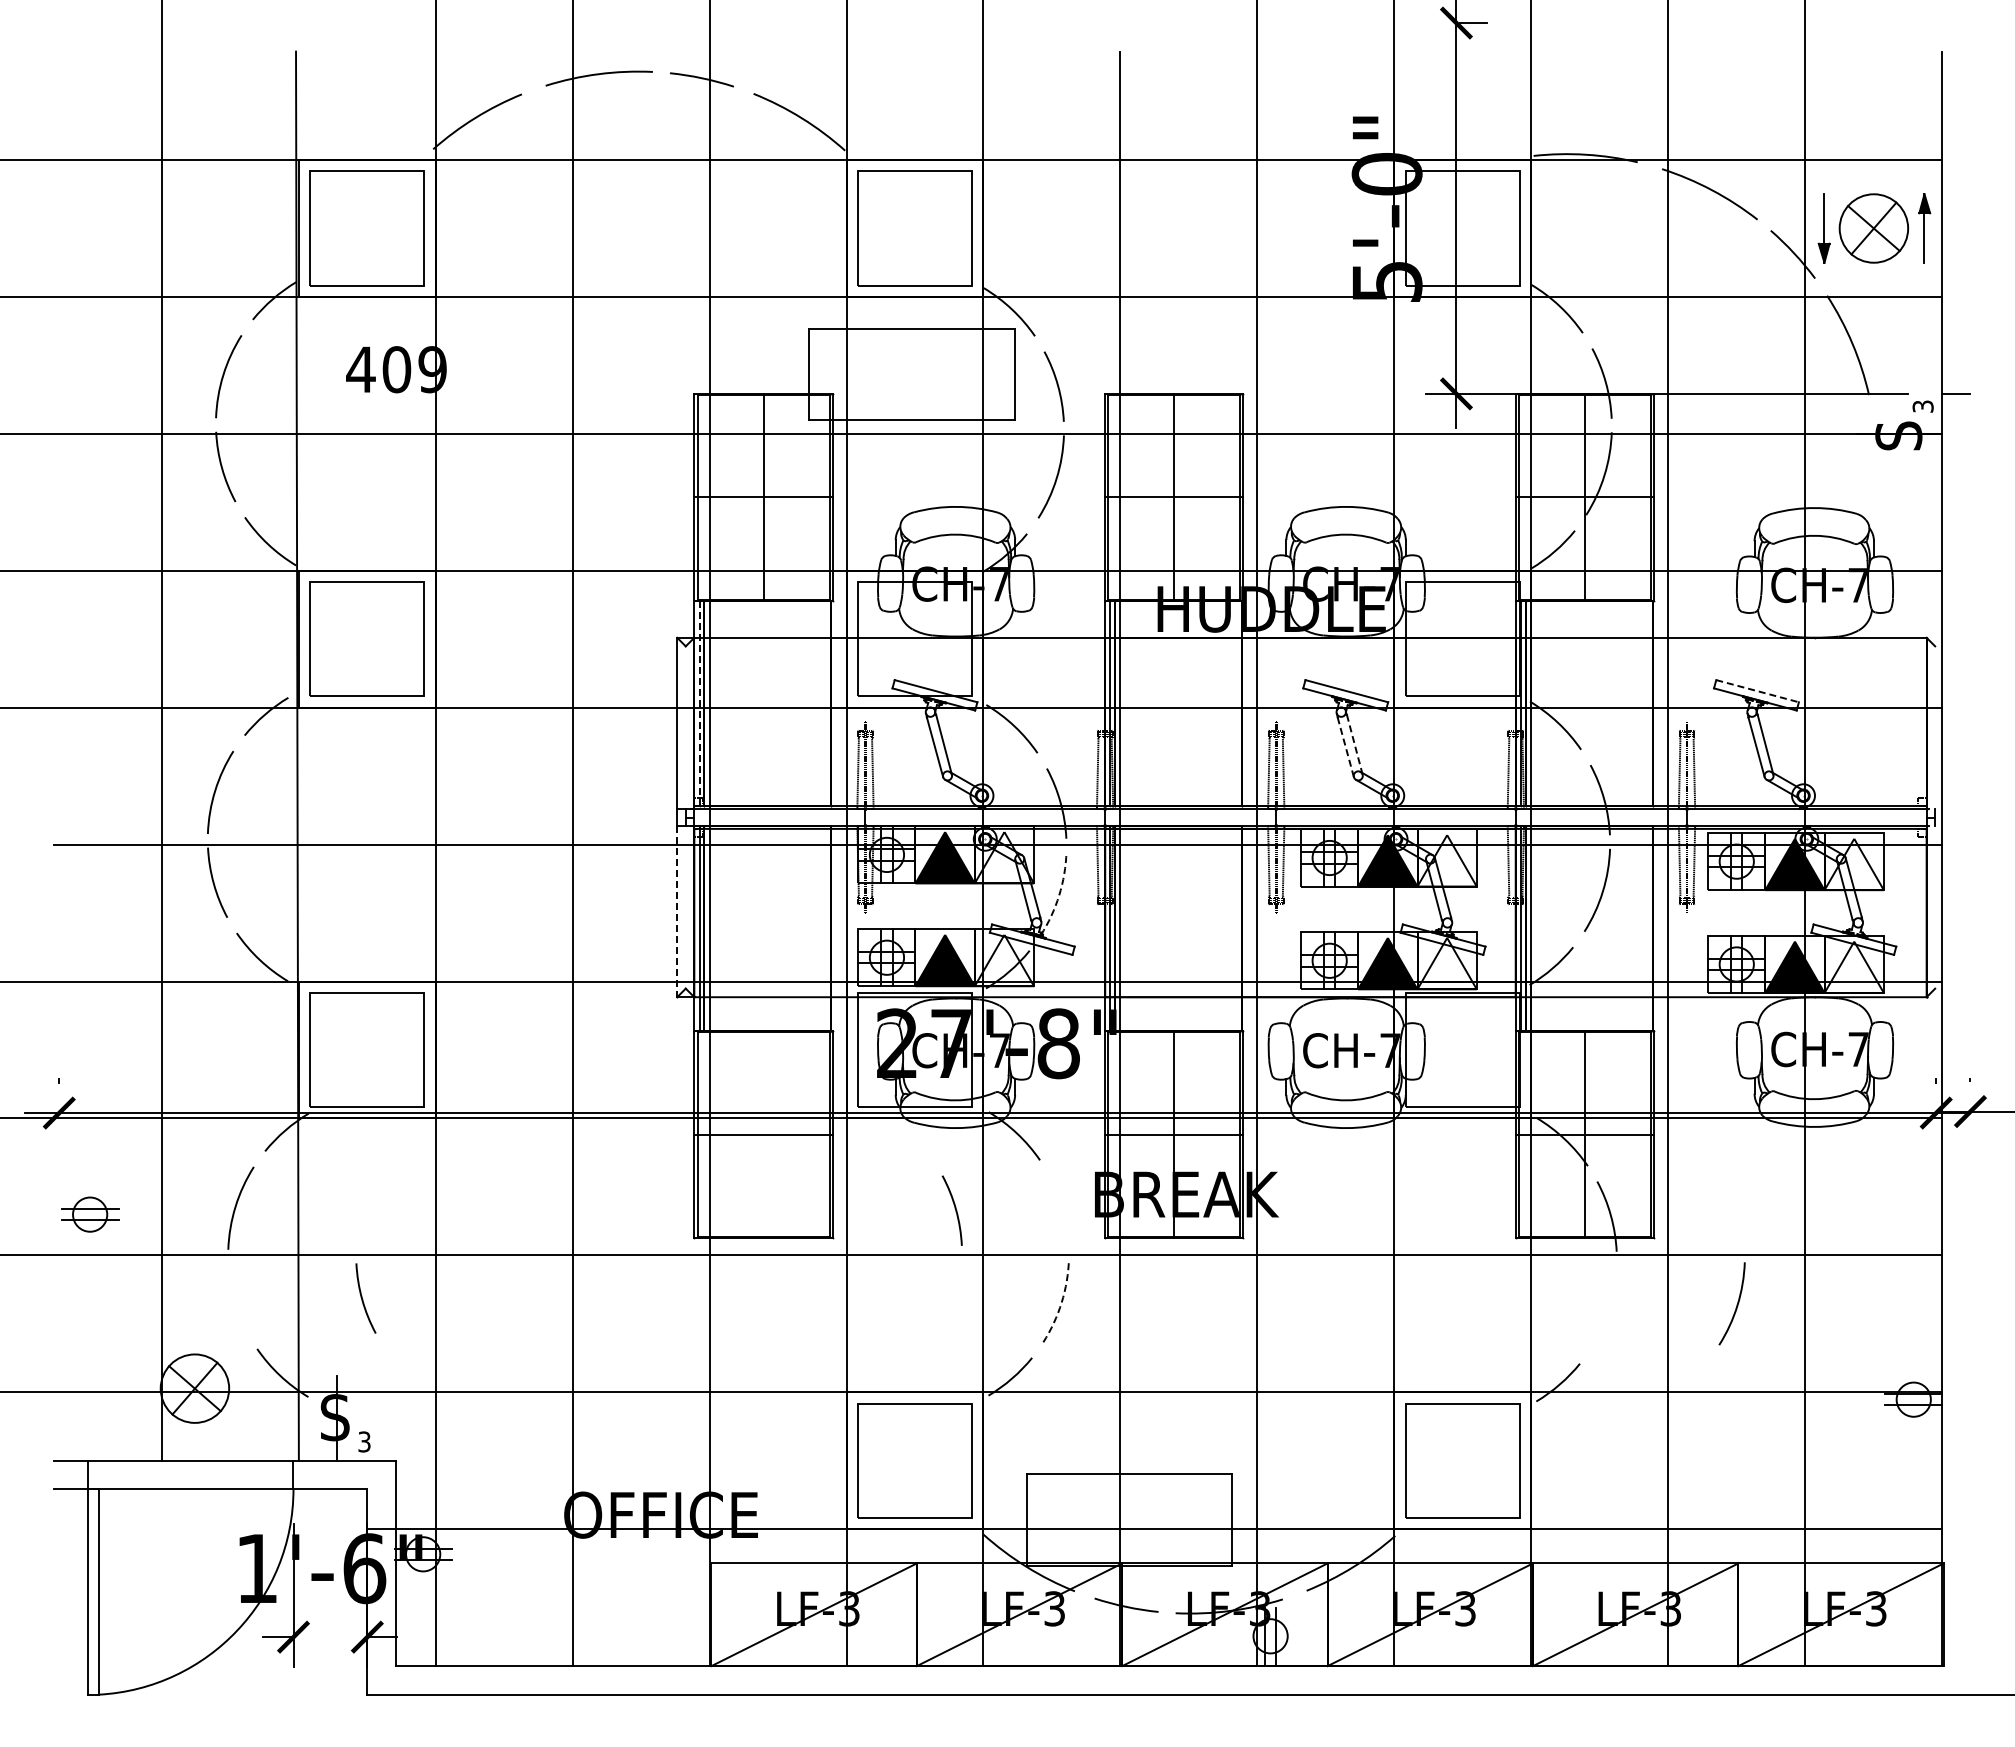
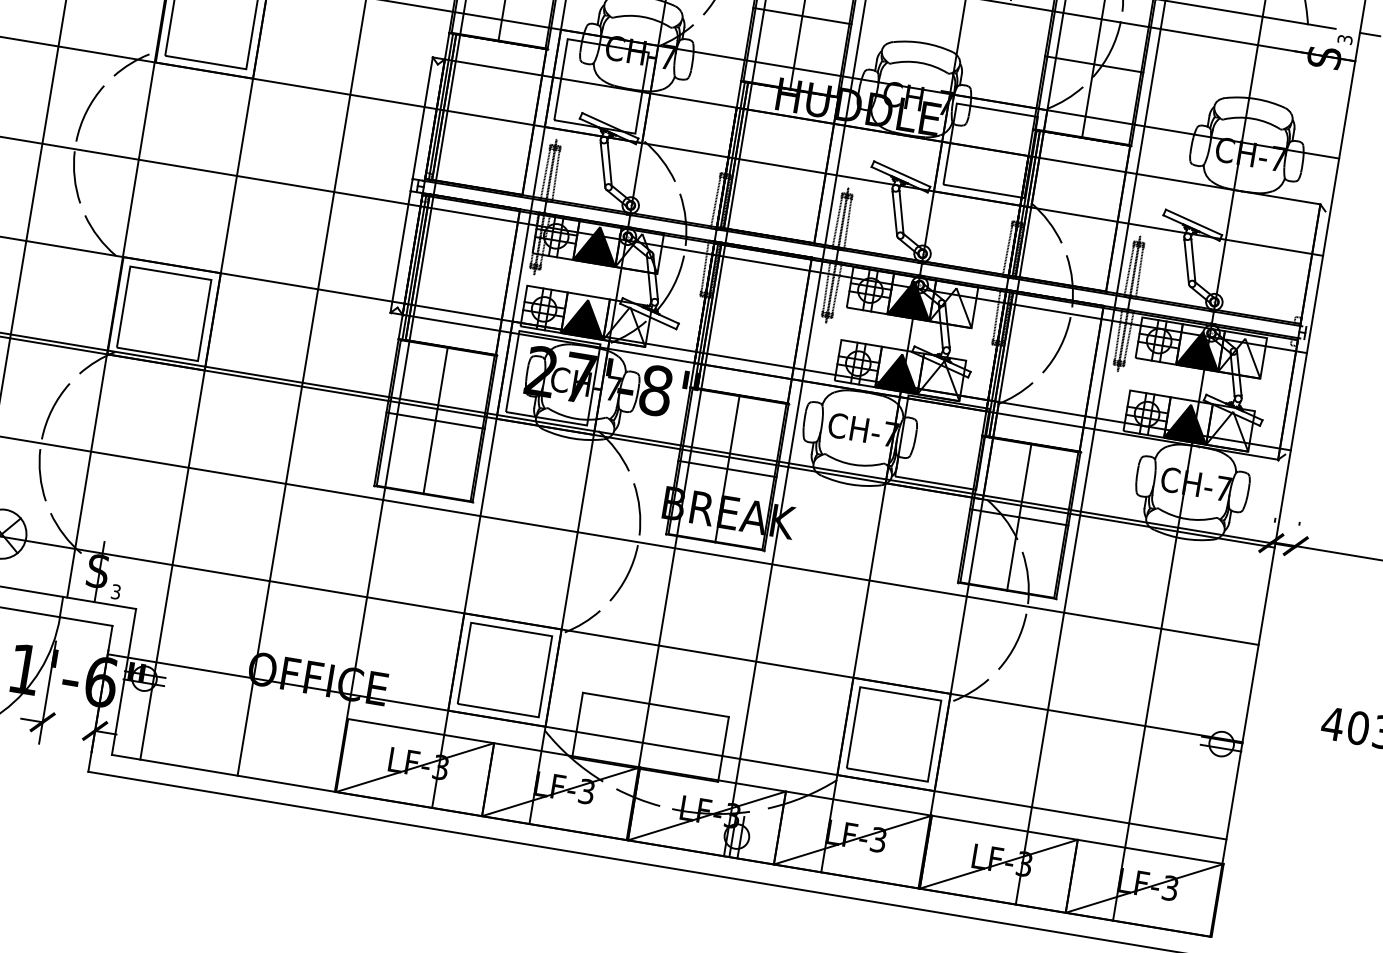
line: (1757, 691) -> (1193, 222), dashed -> solid
line: (699, 703) -> (440, 106), dashed -> solid
line: (1354, 744) -> (901, 212), dashed -> solid
line: (1345, 746) -> (894, 213), dashed -> solid
arc: (1059, 895) -> (674, 285), dashed -> solid
line: (677, 911) -> (400, 251), dashed -> solid
line: (763, 1134) -> (435, 420), added
arc: (954, 1208) -> (638, 508), moved
arc: (363, 1299) -> (41, 475), moved
arc: (1061, 1302) -> (627, 574), dashed -> solid
arc: (1736, 1304) -> (1015, 642), moved

